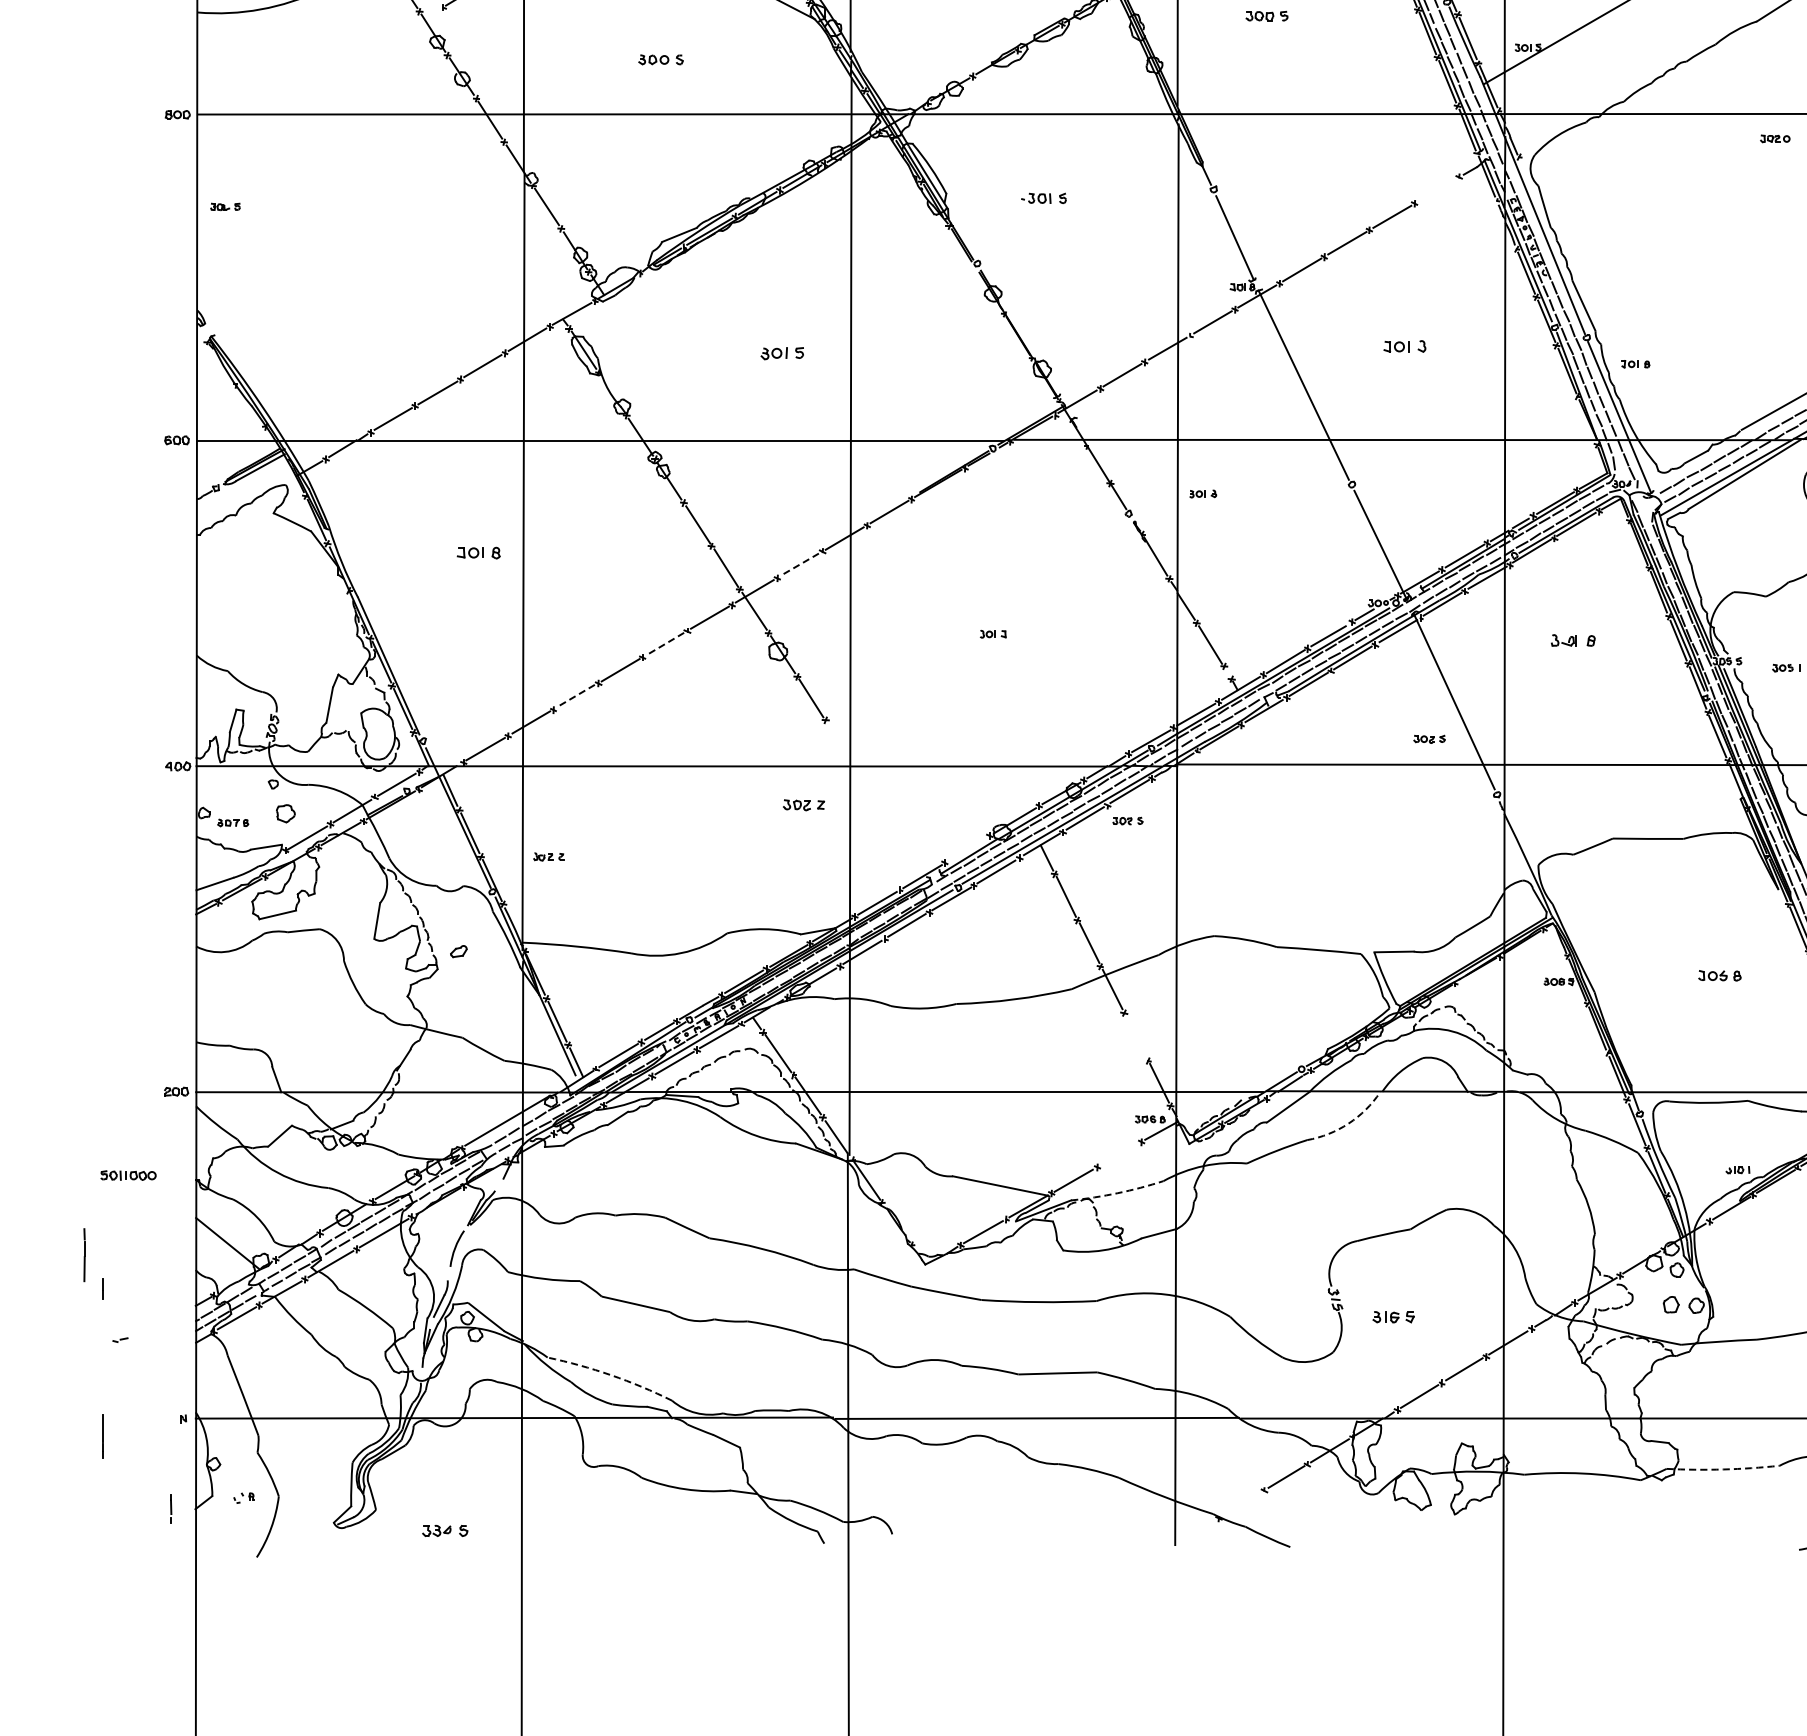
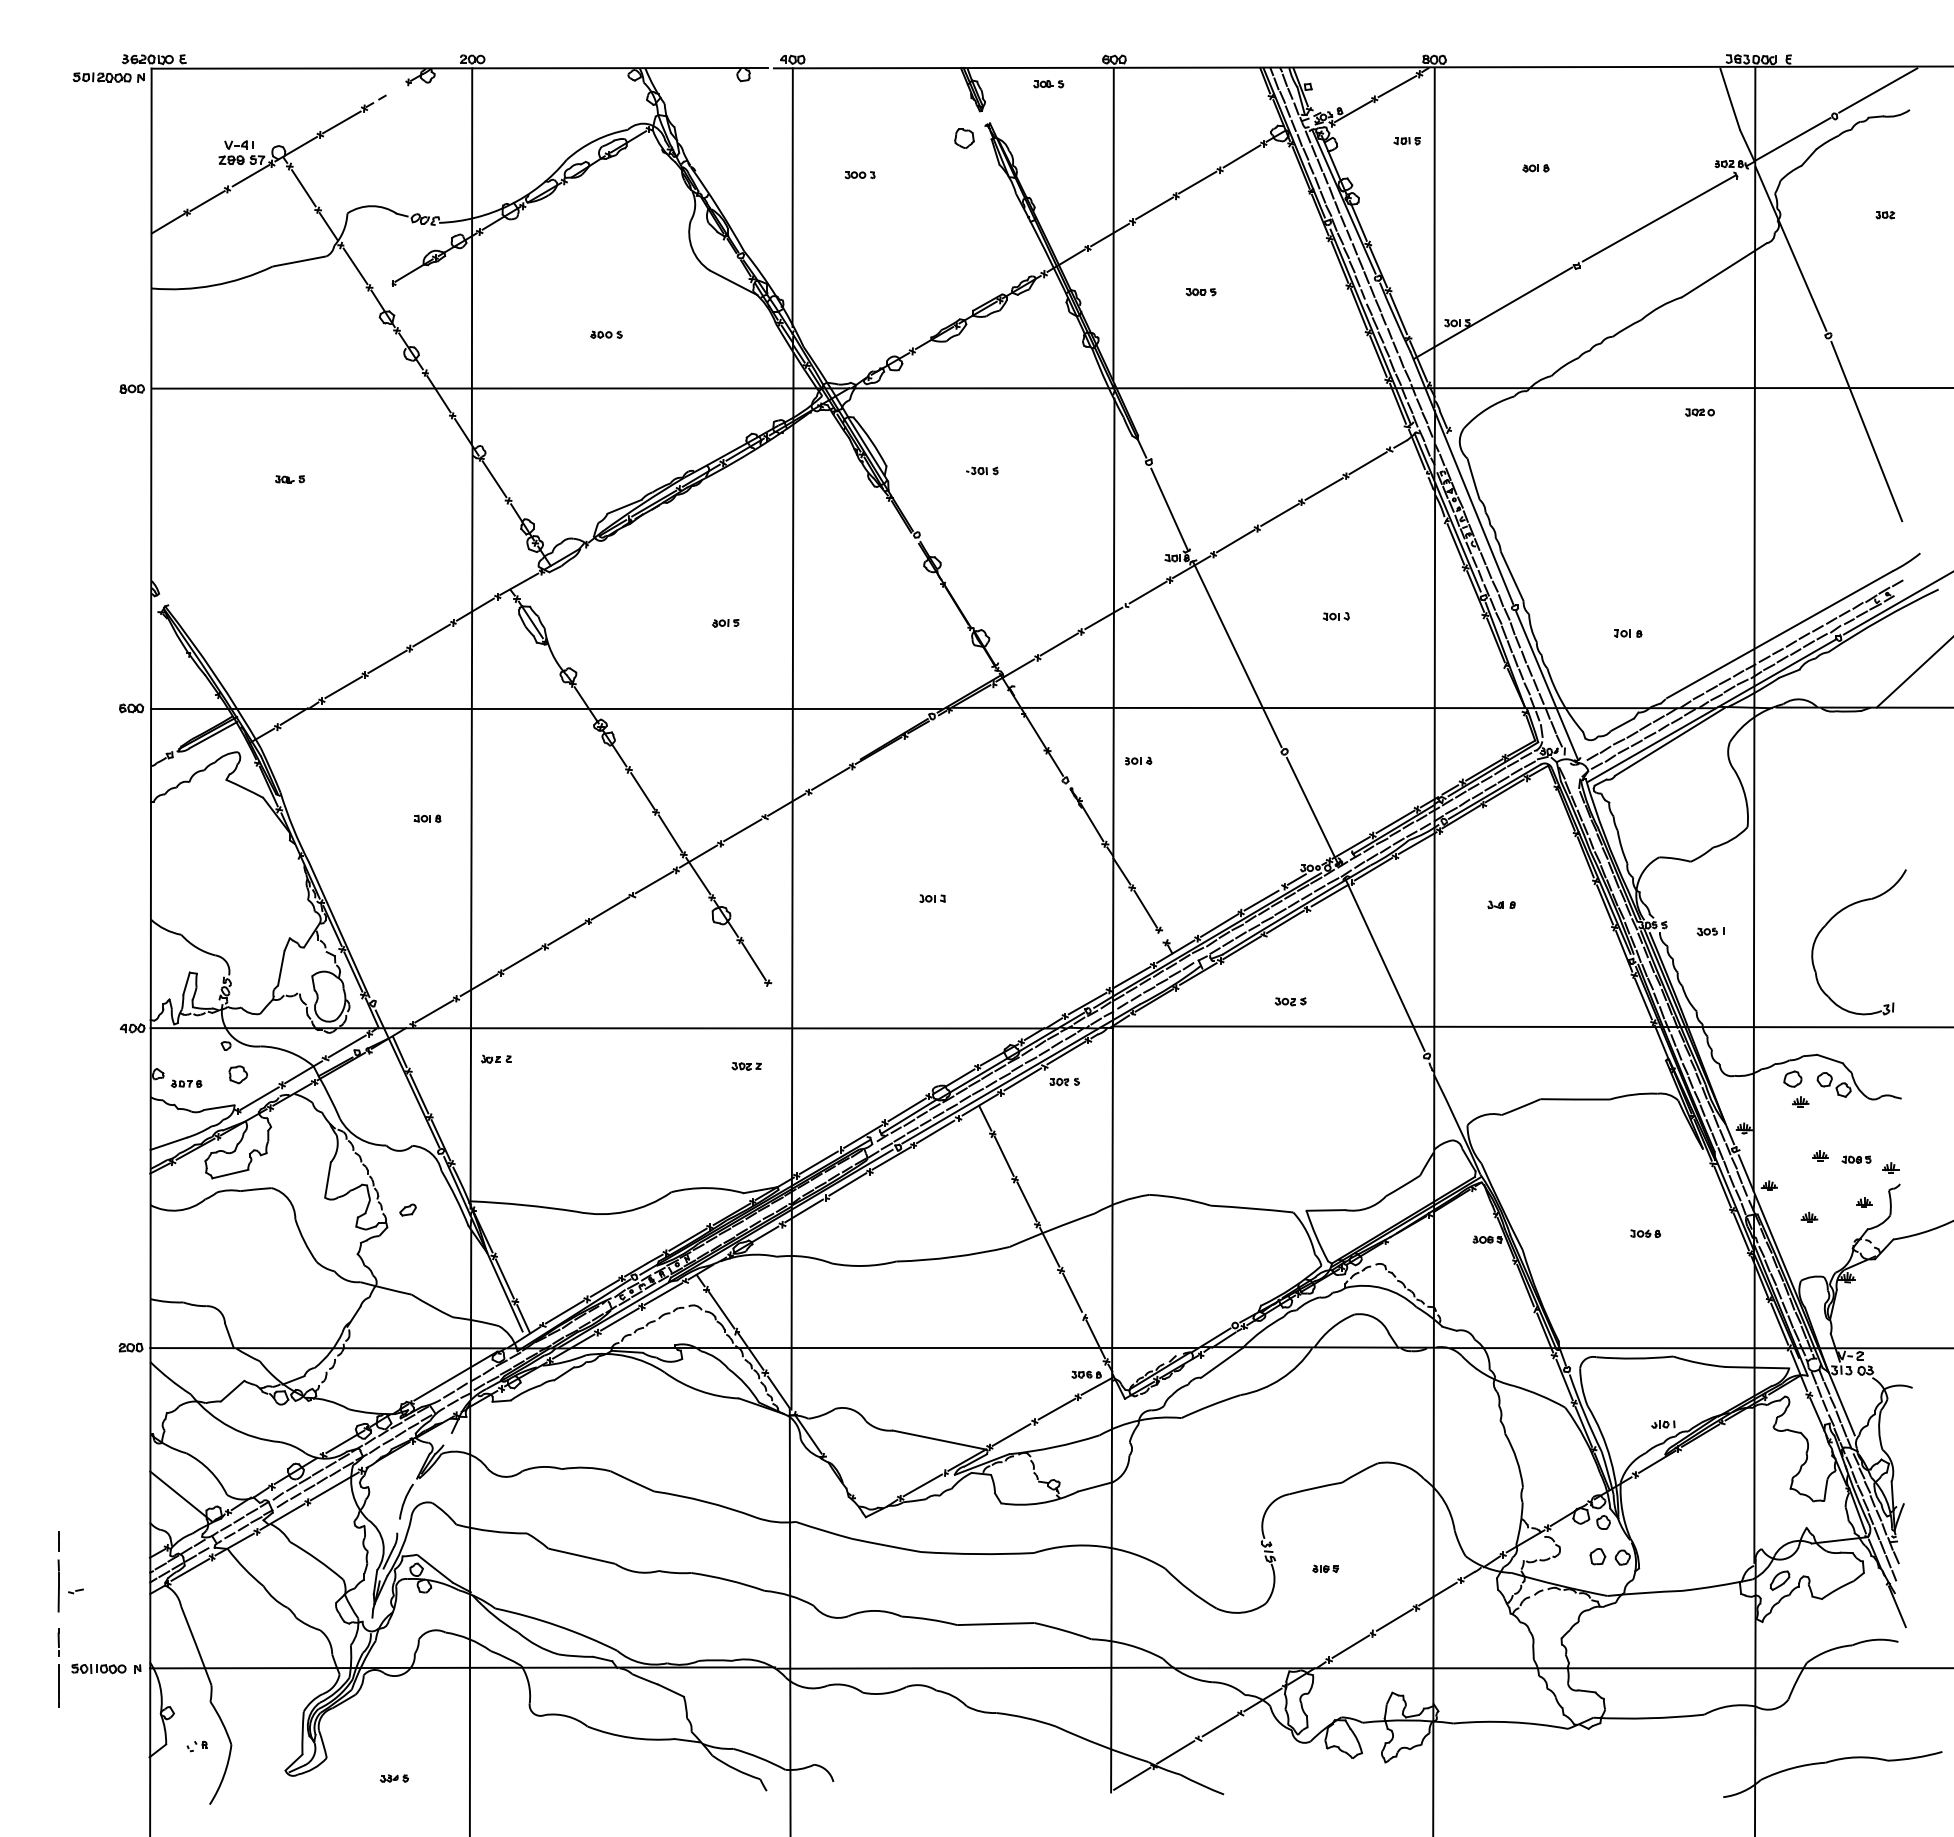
part: (1266, 16) -> (1200, 292), size x0.71
part: (661, 59) -> (606, 334), size x0.71
line: (1436, 190) -> (1367, 463), added
part: (1044, 197) -> (982, 470), size x0.71
part: (225, 207) -> (290, 479), moved
part: (1403, 346) -> (1335, 616), size x0.62
part: (782, 353) -> (725, 623), size x0.62
part: (1636, 364) -> (1628, 633), moved
part: (478, 552) -> (427, 818), size x0.62
line: (799, 564) -> (742, 830), dashed -> solid
part: (1573, 640) -> (1501, 904), size x0.62
line: (665, 644) -> (610, 908), dashed -> solid
line: (575, 696) -> (522, 959), dashed -> solid
part: (1429, 739) -> (1290, 1001), moved
part: (803, 805) -> (746, 1066), size x0.71
line: (966, 849) -> (906, 1109), added
part: (548, 856) -> (496, 1058), moved
part: (1719, 975) -> (1645, 1233), size x0.71
line: (1135, 1035) -> (1072, 1292), added
arc: (1348, 1123) -> (1281, 1378), dashed -> solid
line: (1119, 1153) -> (1056, 1408), added
part: (128, 1175) -> (98, 1668), moved
arc: (1117, 1193) -> (1054, 1447), dashed -> solid
line: (84, 1254) -> (58, 1585), moved
part: (1393, 1316) -> (1325, 1568), size x0.62
arc: (611, 1374) -> (557, 1625), dashed -> solid
arc: (1722, 1469) -> (1648, 1718), dashed -> solid
line: (1240, 1504) -> (1175, 1752), added
line: (170, 1509) -> (58, 1642), moved
part: (443, 1530) -> (393, 1778), size x0.62
line: (1197, 1530) -> (1132, 1778), added

